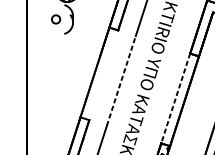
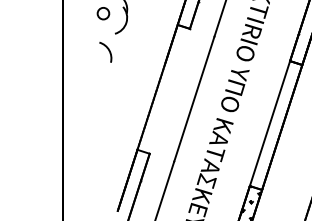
curve: (59, 46) -> (108, 51), added
line: (121, 81) -> (194, 99), dashed -> solid
line: (176, 98) -> (270, 123), dashed -> solid

